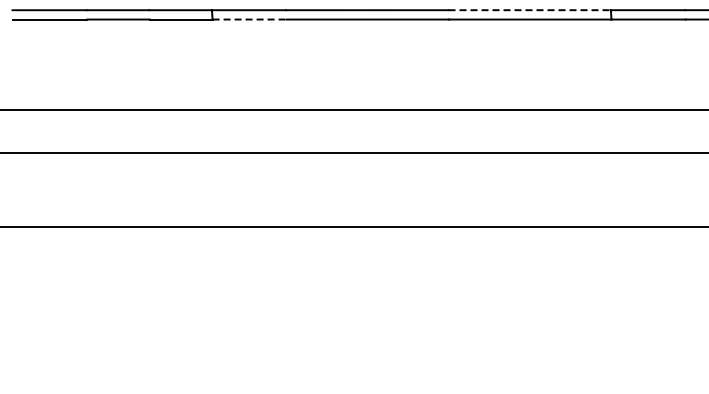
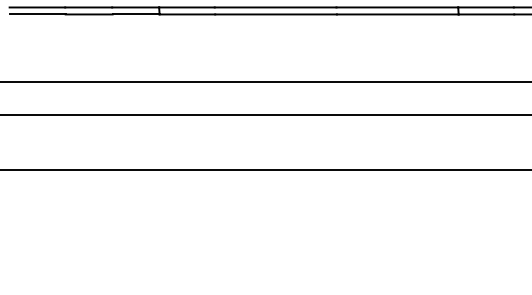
line: (530, 10) -> (397, 7), dashed -> solid
line: (250, 19) -> (188, 14), dashed -> solid

